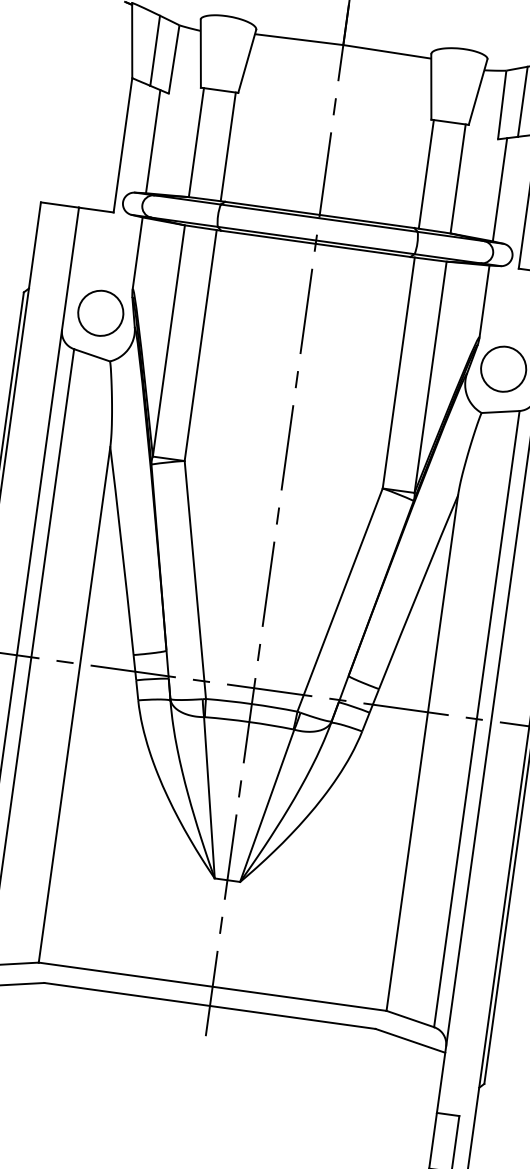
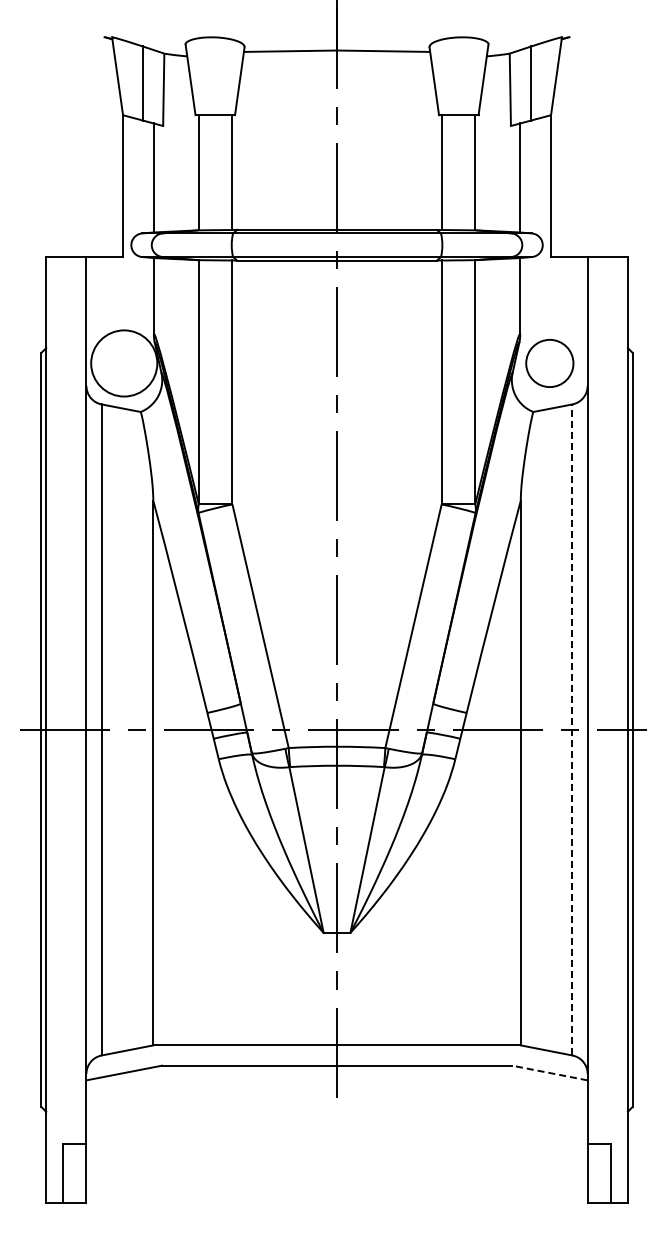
circle: (100, 313) -> (123, 363), size x1.4
line: (477, 718) -> (572, 729), solid -> dashed
line: (410, 1041) -> (549, 1073), solid -> dashed

